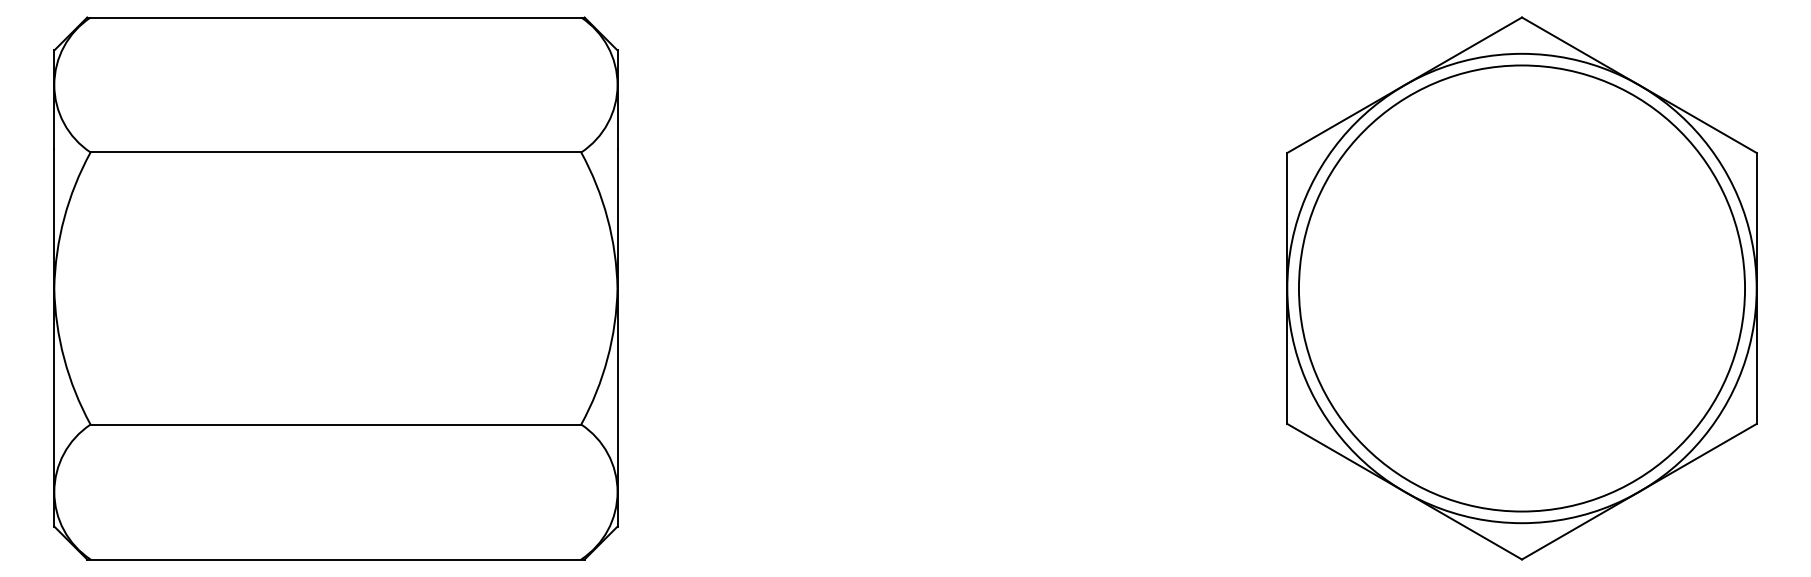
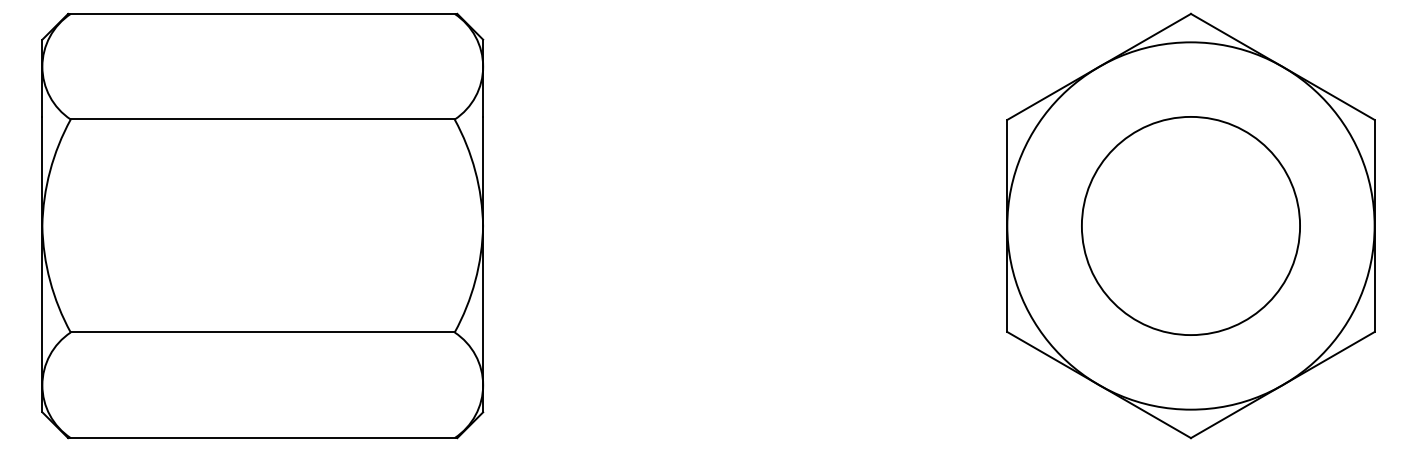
circle: (1521, 288) -> (1190, 226), size x0.62

